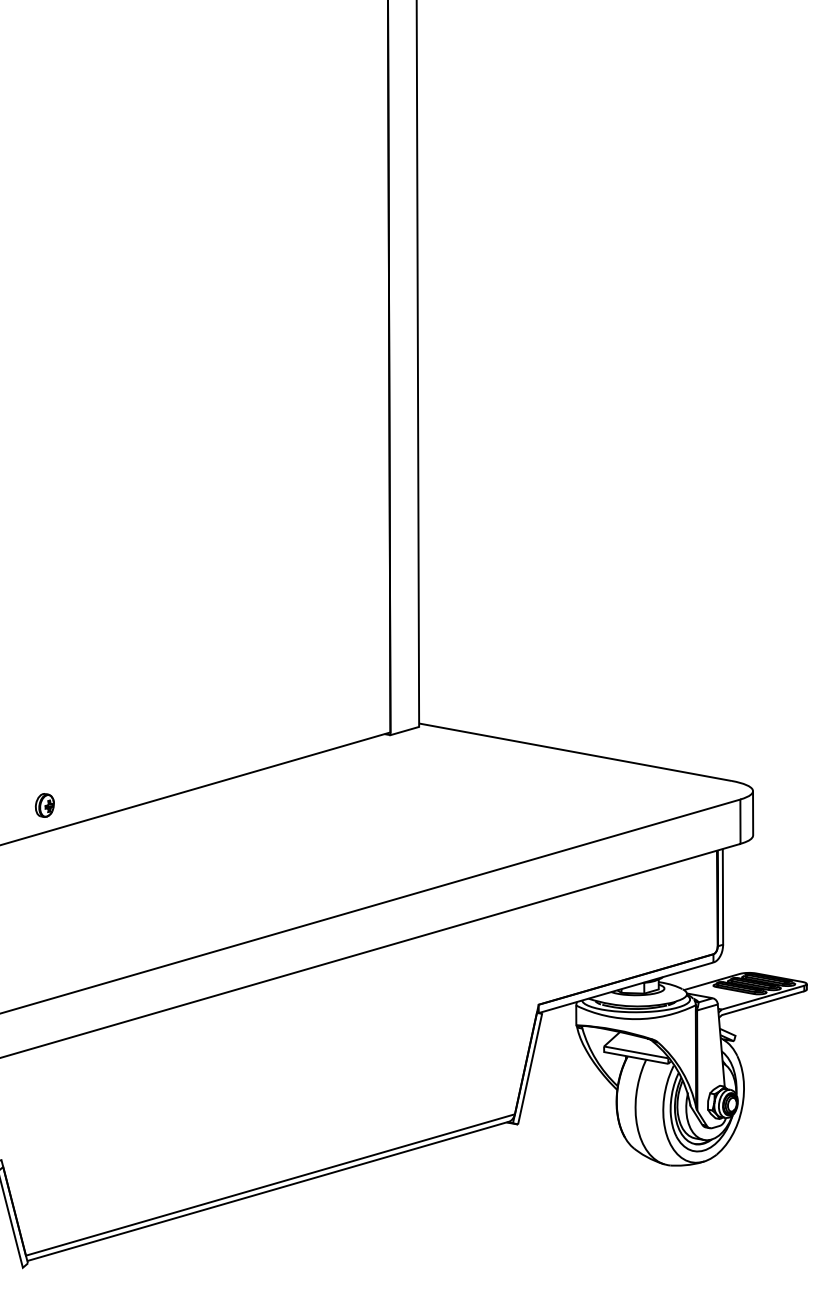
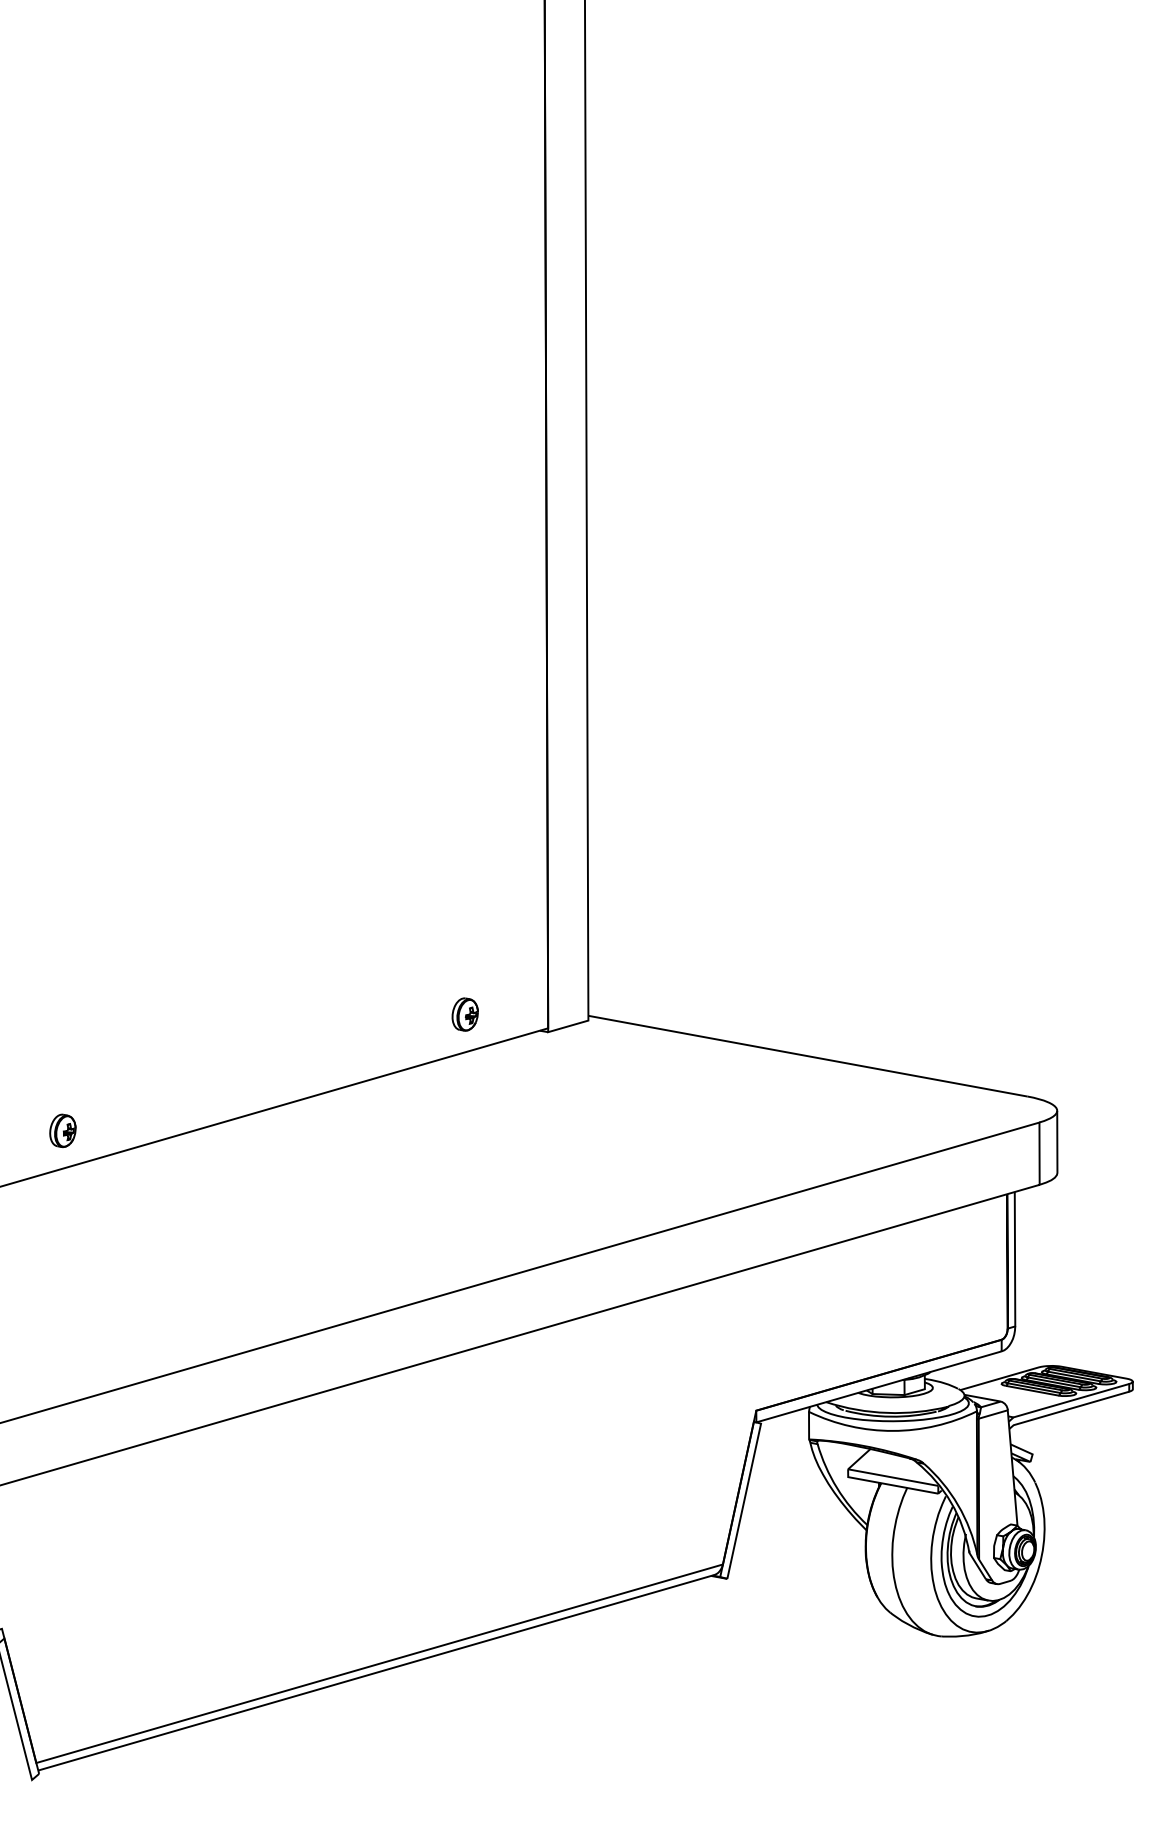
part: (330, 722) -> (464, 1014), added

